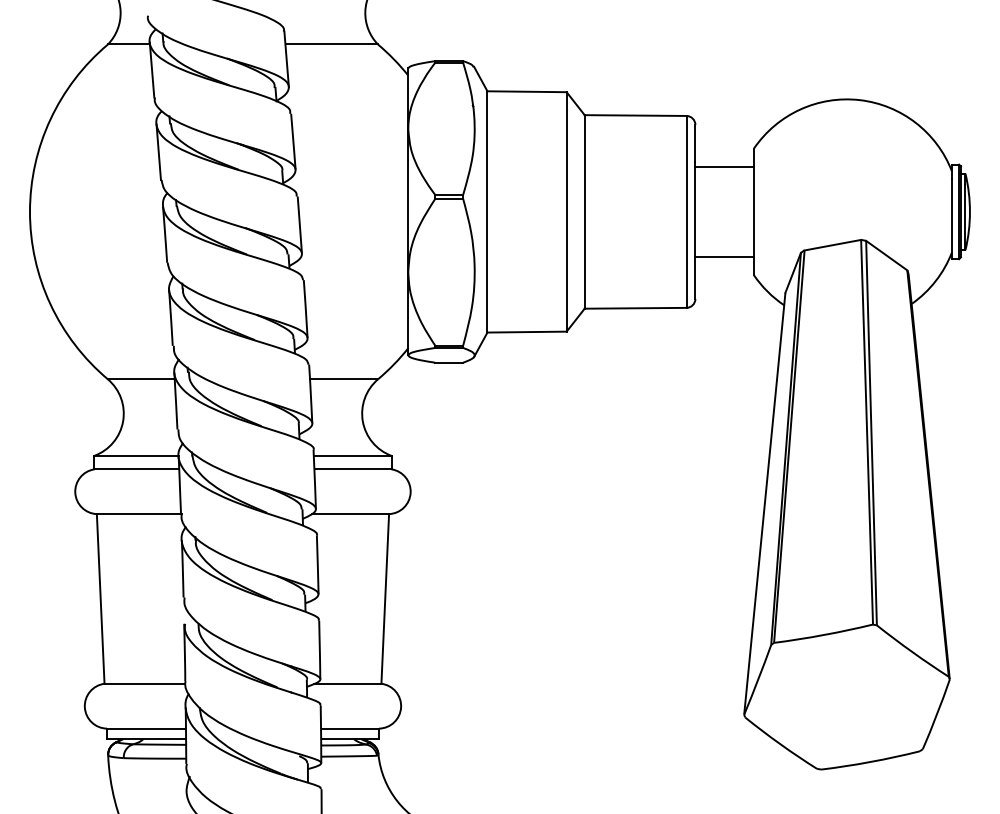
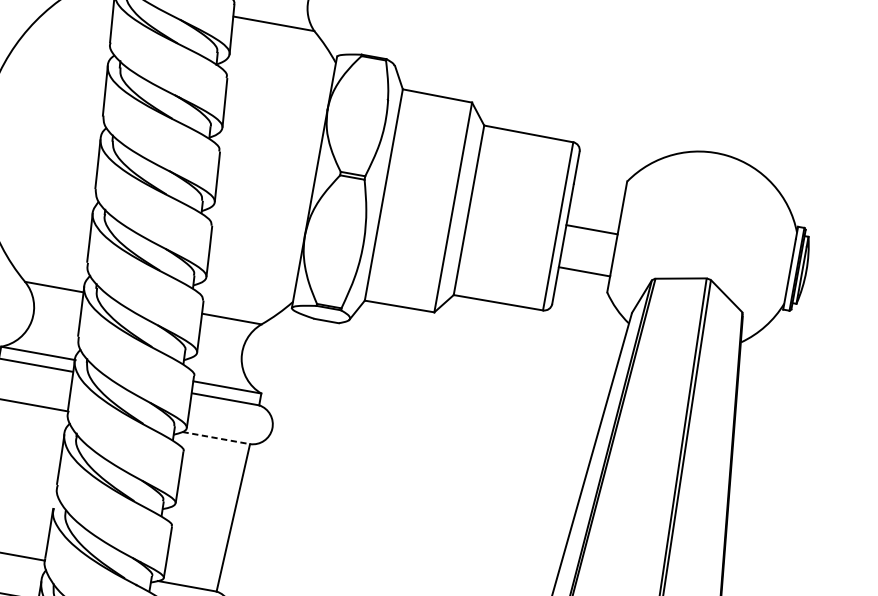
line: (724, 166) -> (591, 229), moved
line: (350, 514) -> (216, 438), solid -> dashed

